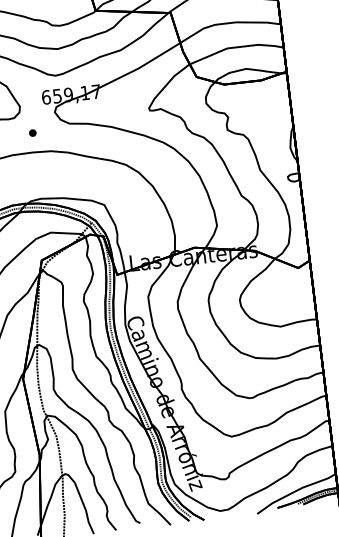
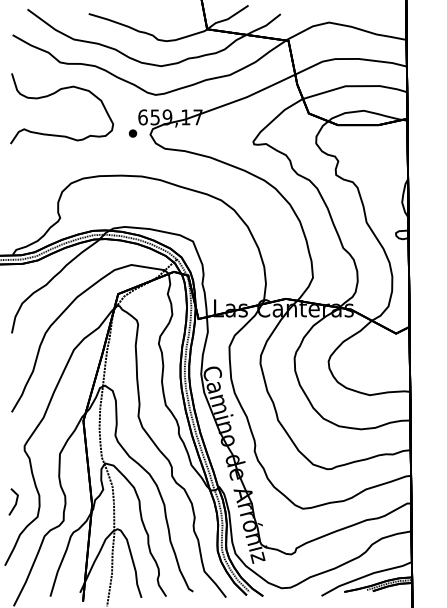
part: (32, 133) -> (132, 133), moved

